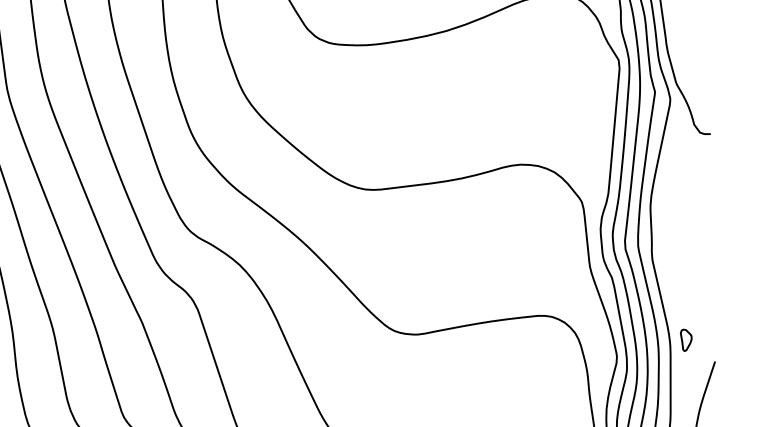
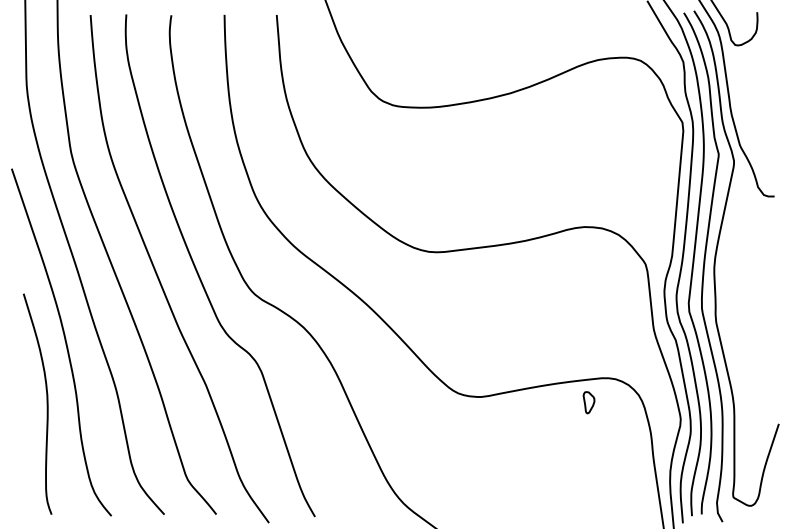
part: (685, 340) -> (588, 402), moved

